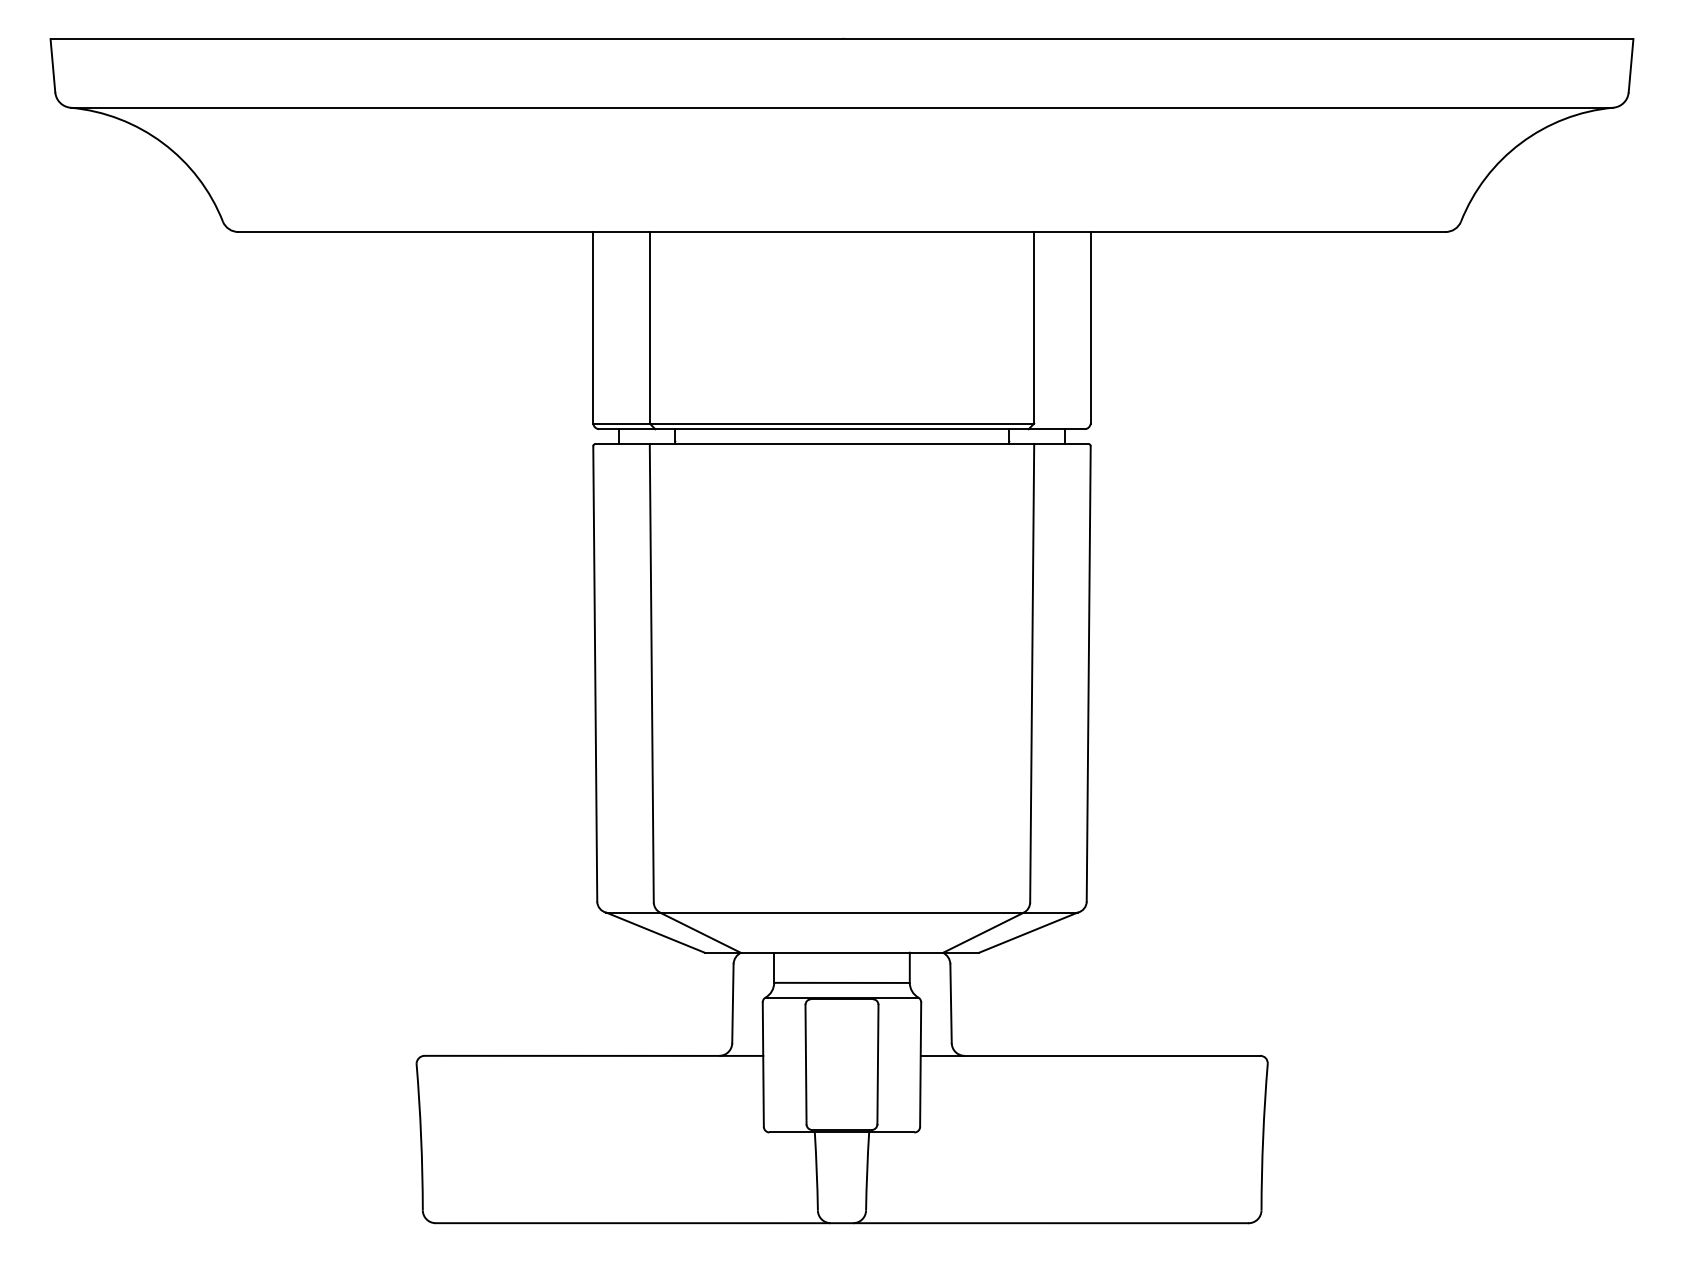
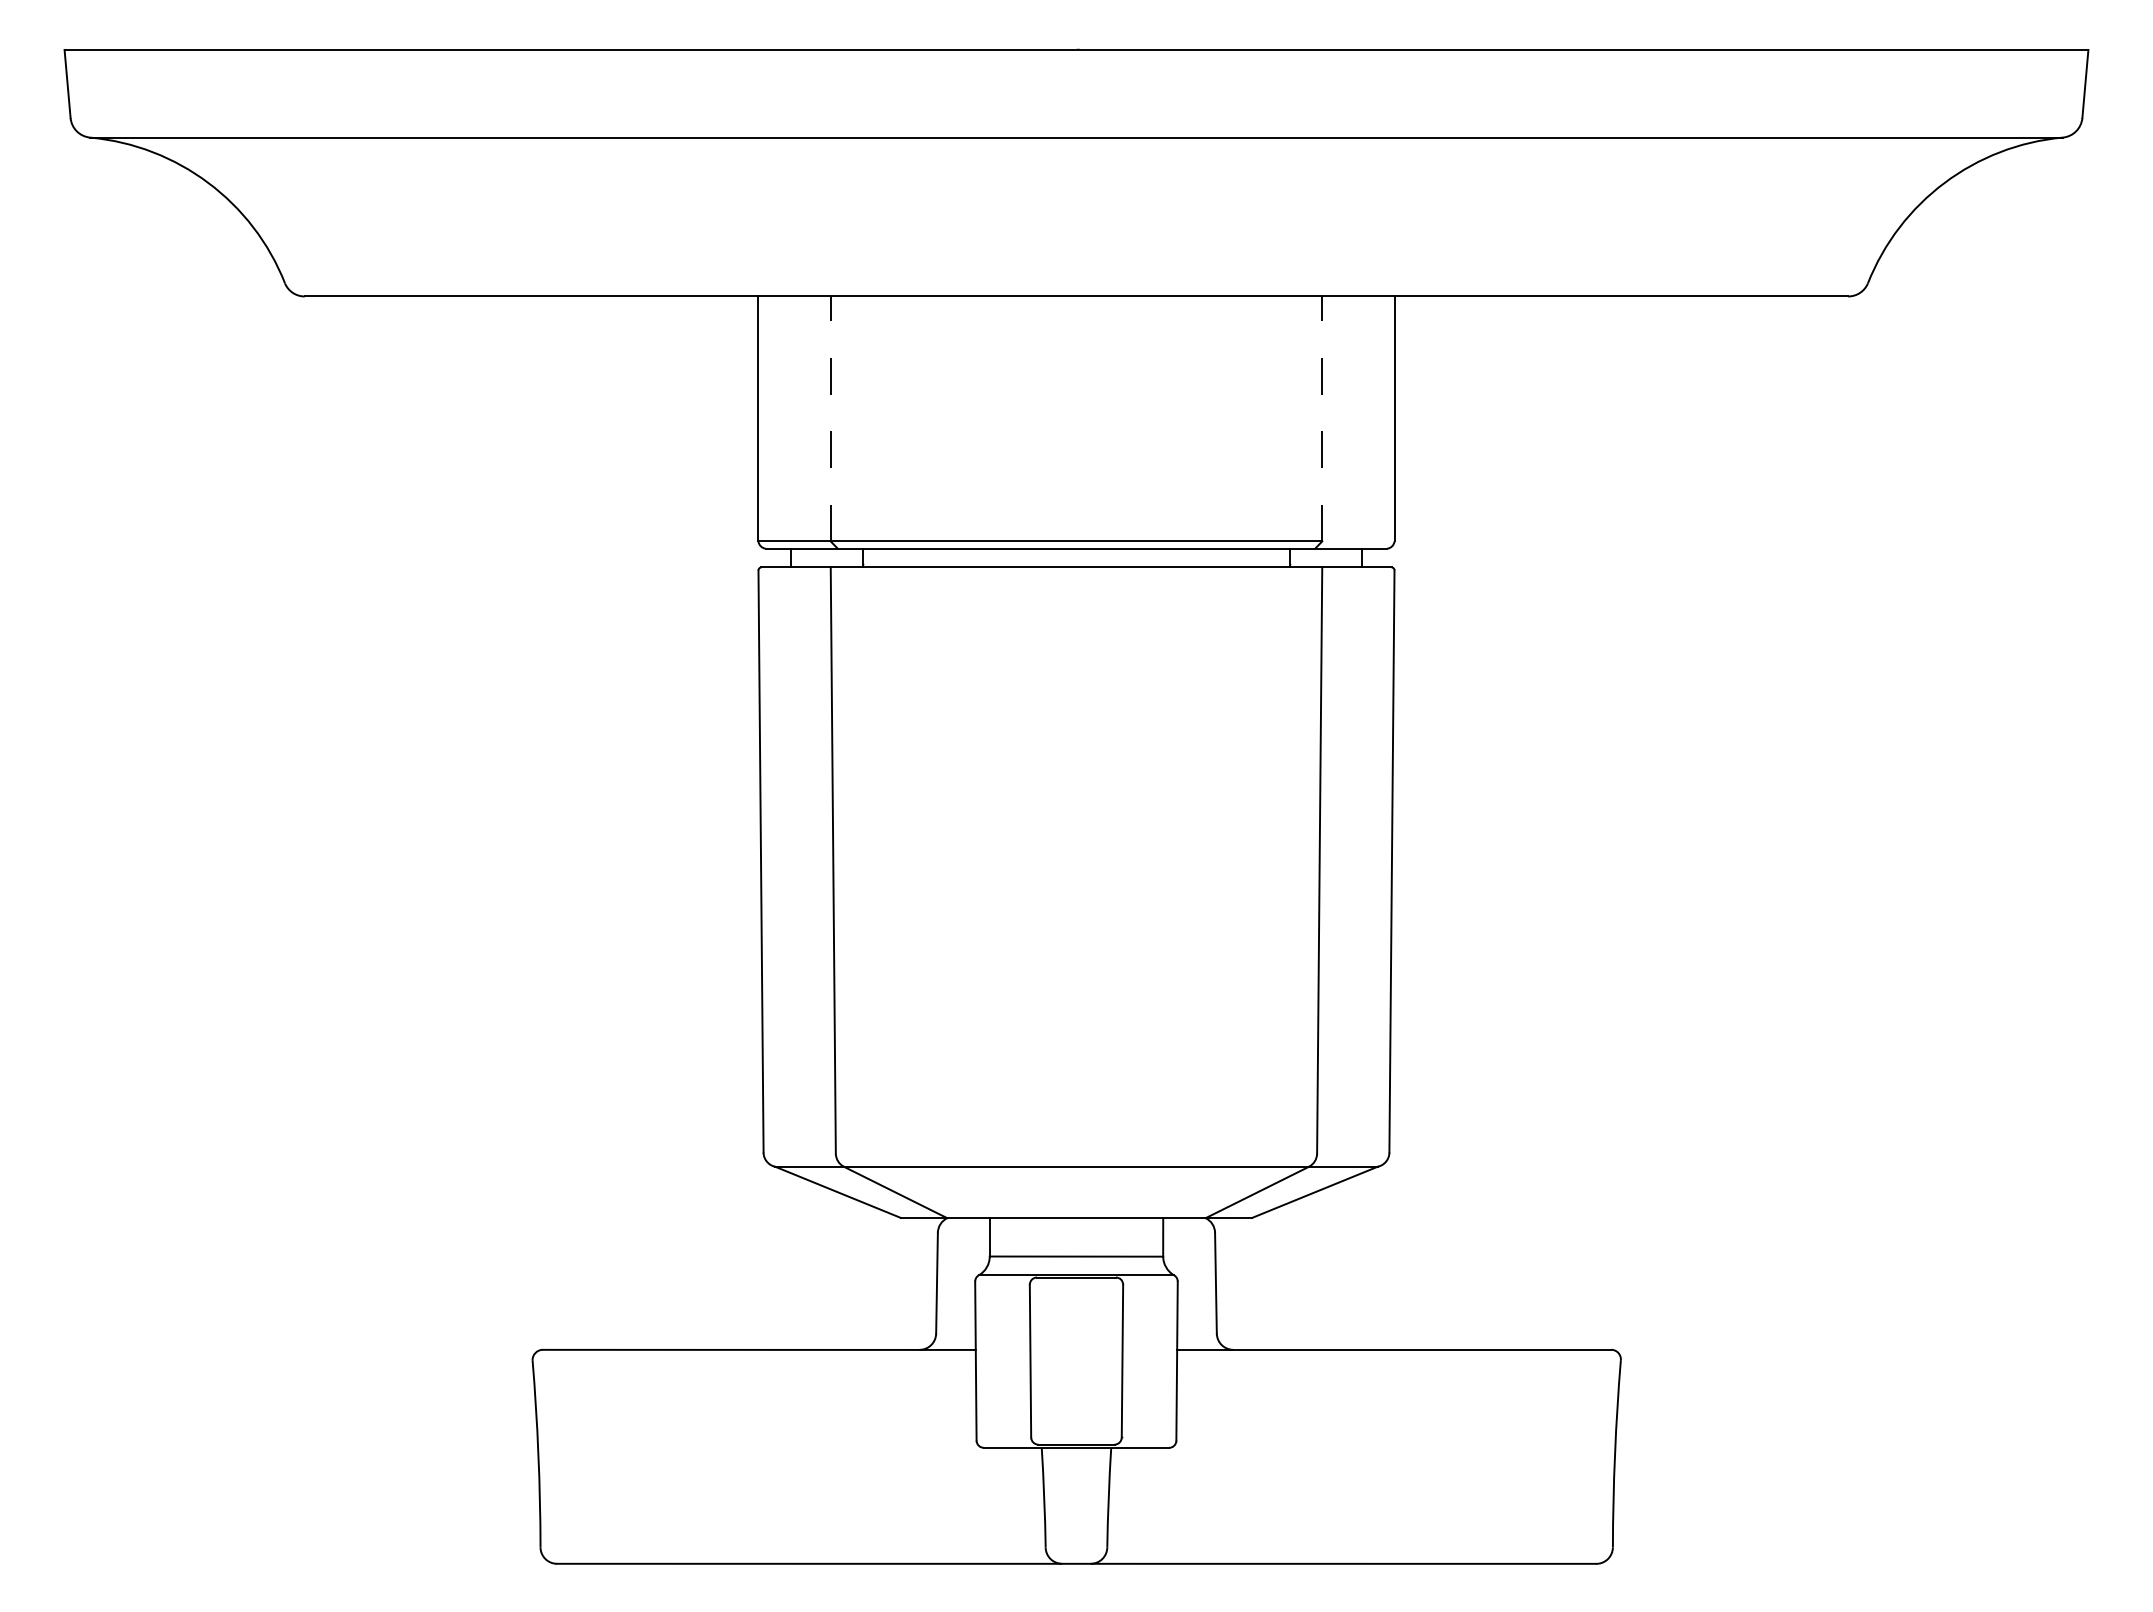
line: (649, 327) -> (830, 418), solid -> dashed
line: (1034, 327) -> (1322, 418), solid -> dashed

